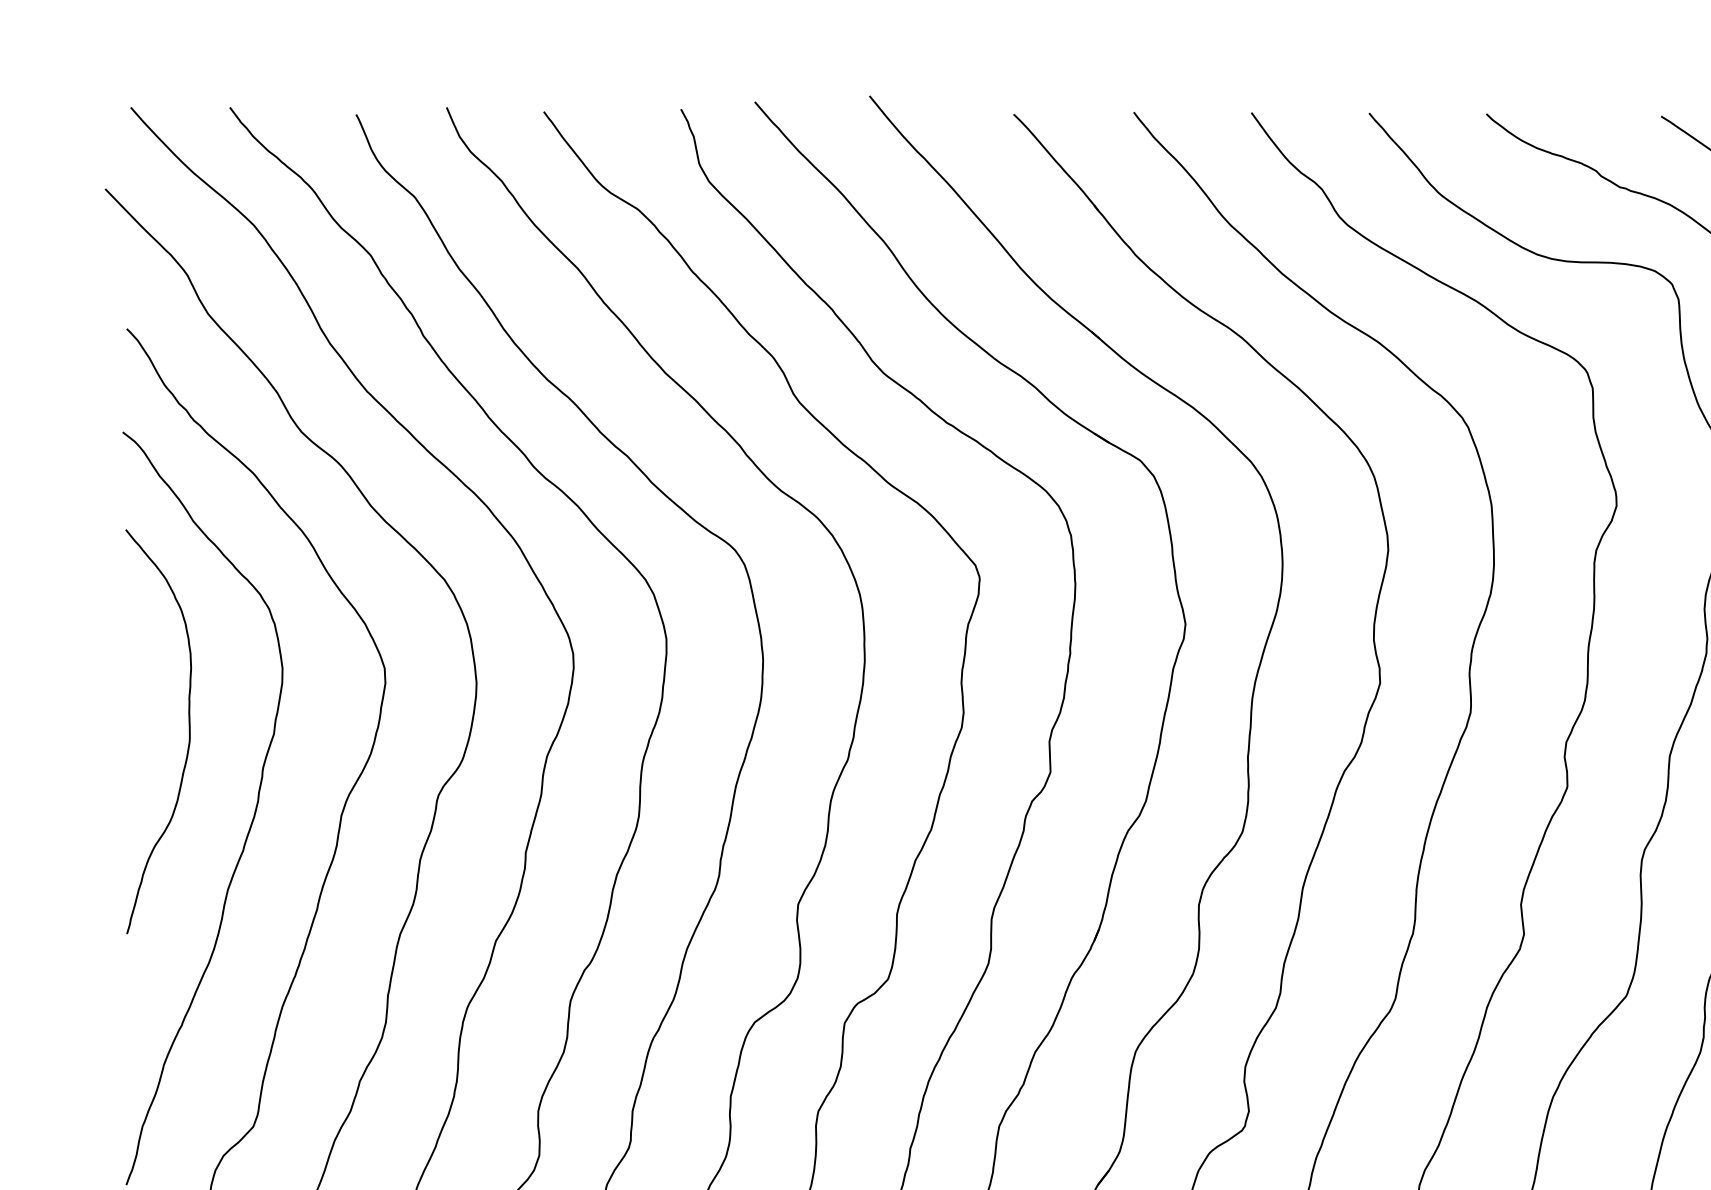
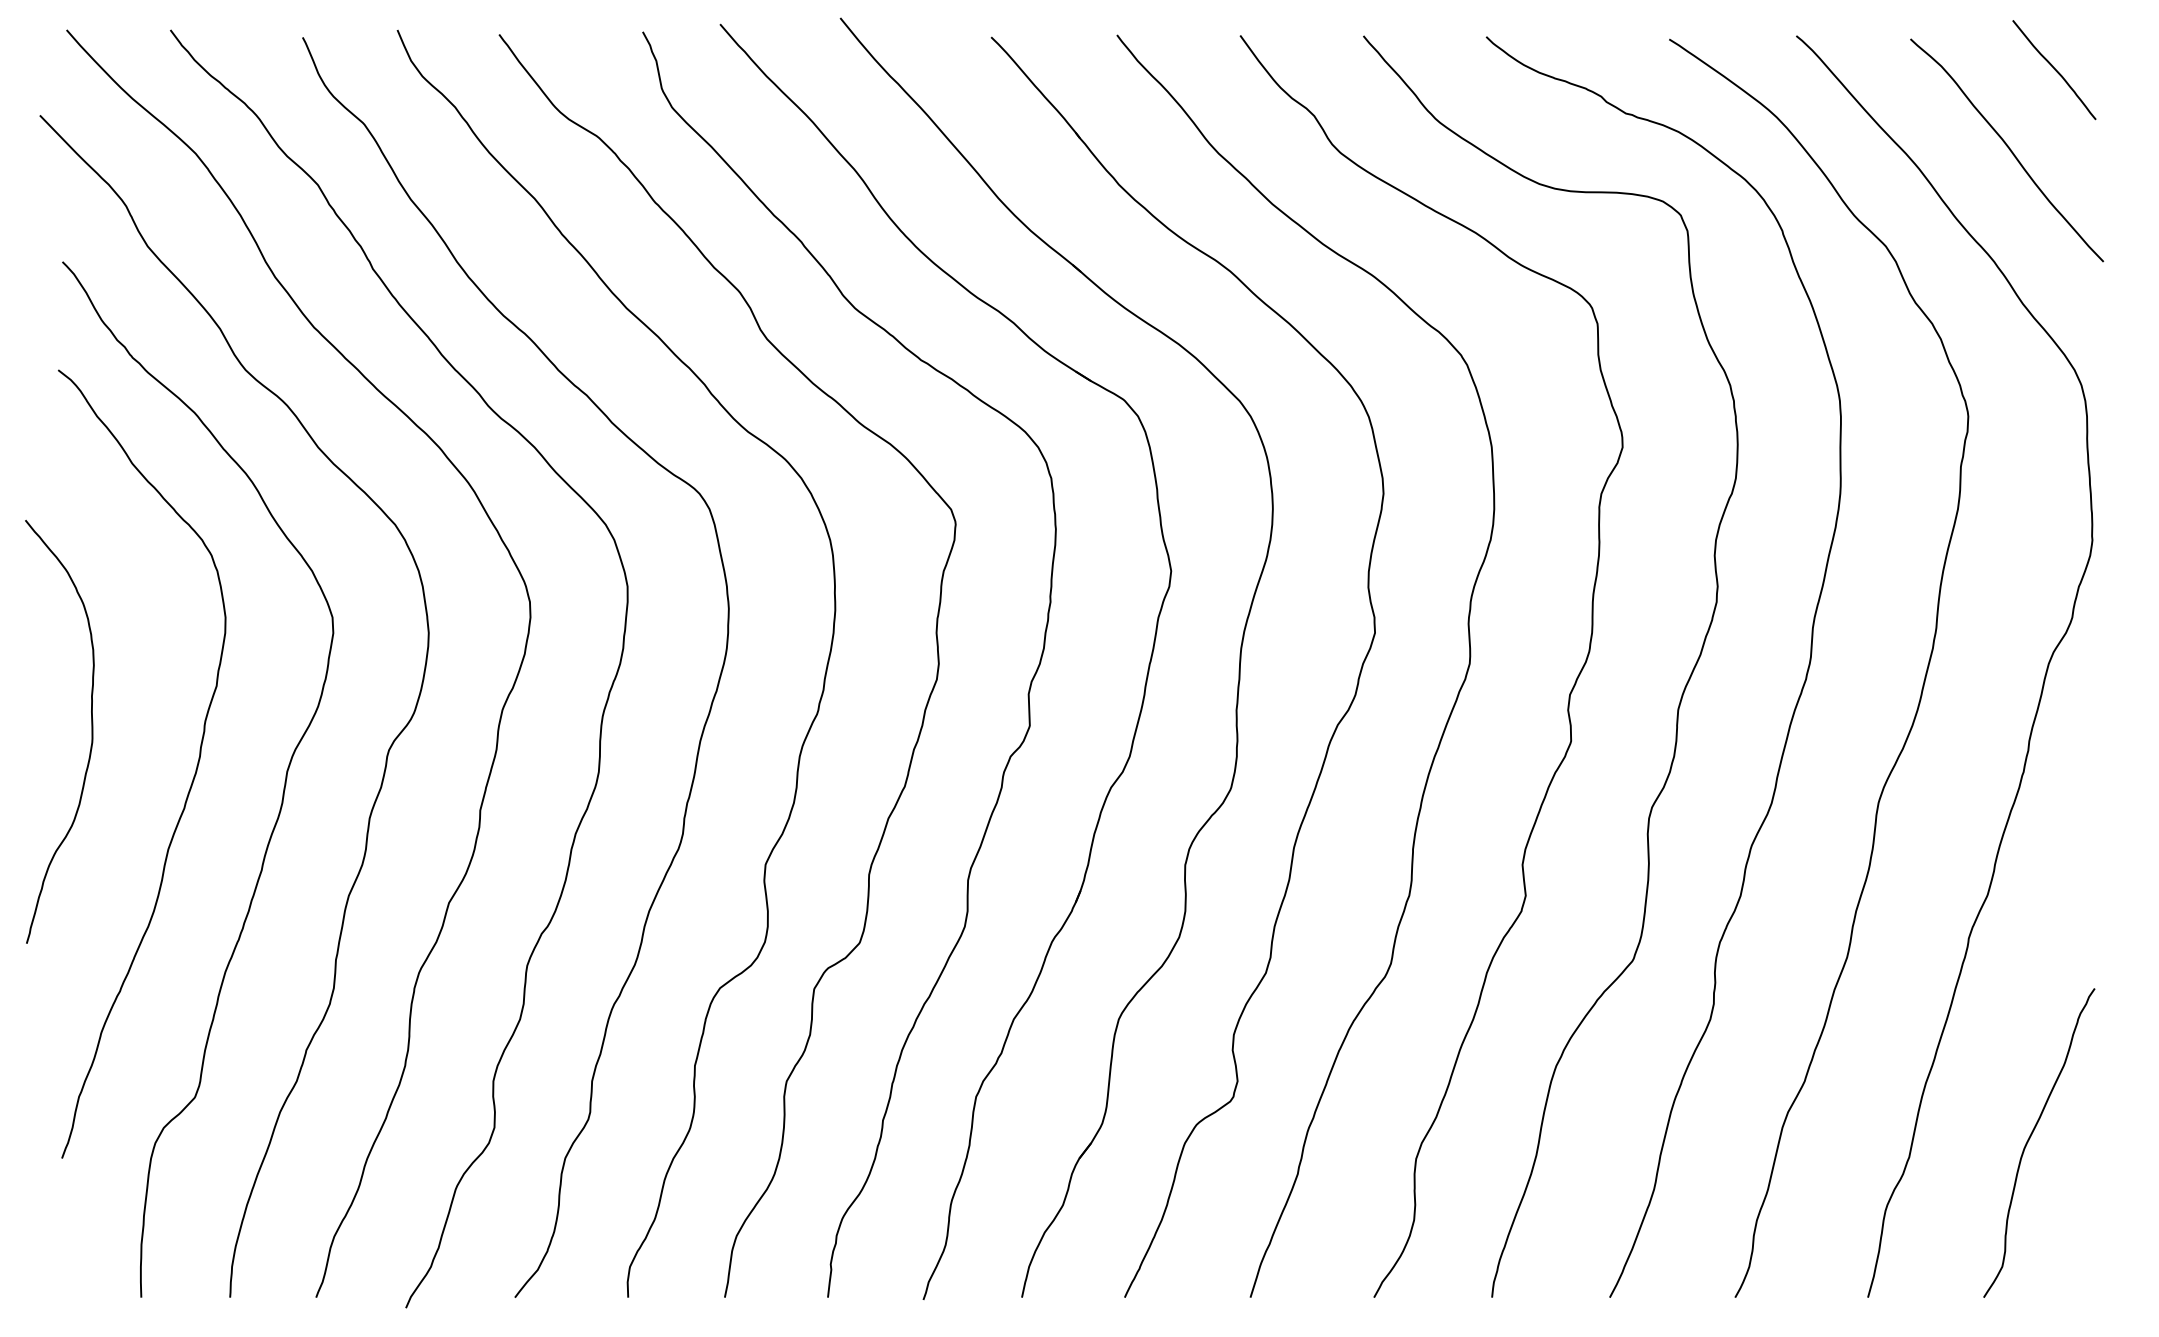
curve: (188, 731) -> (91, 731), moved

